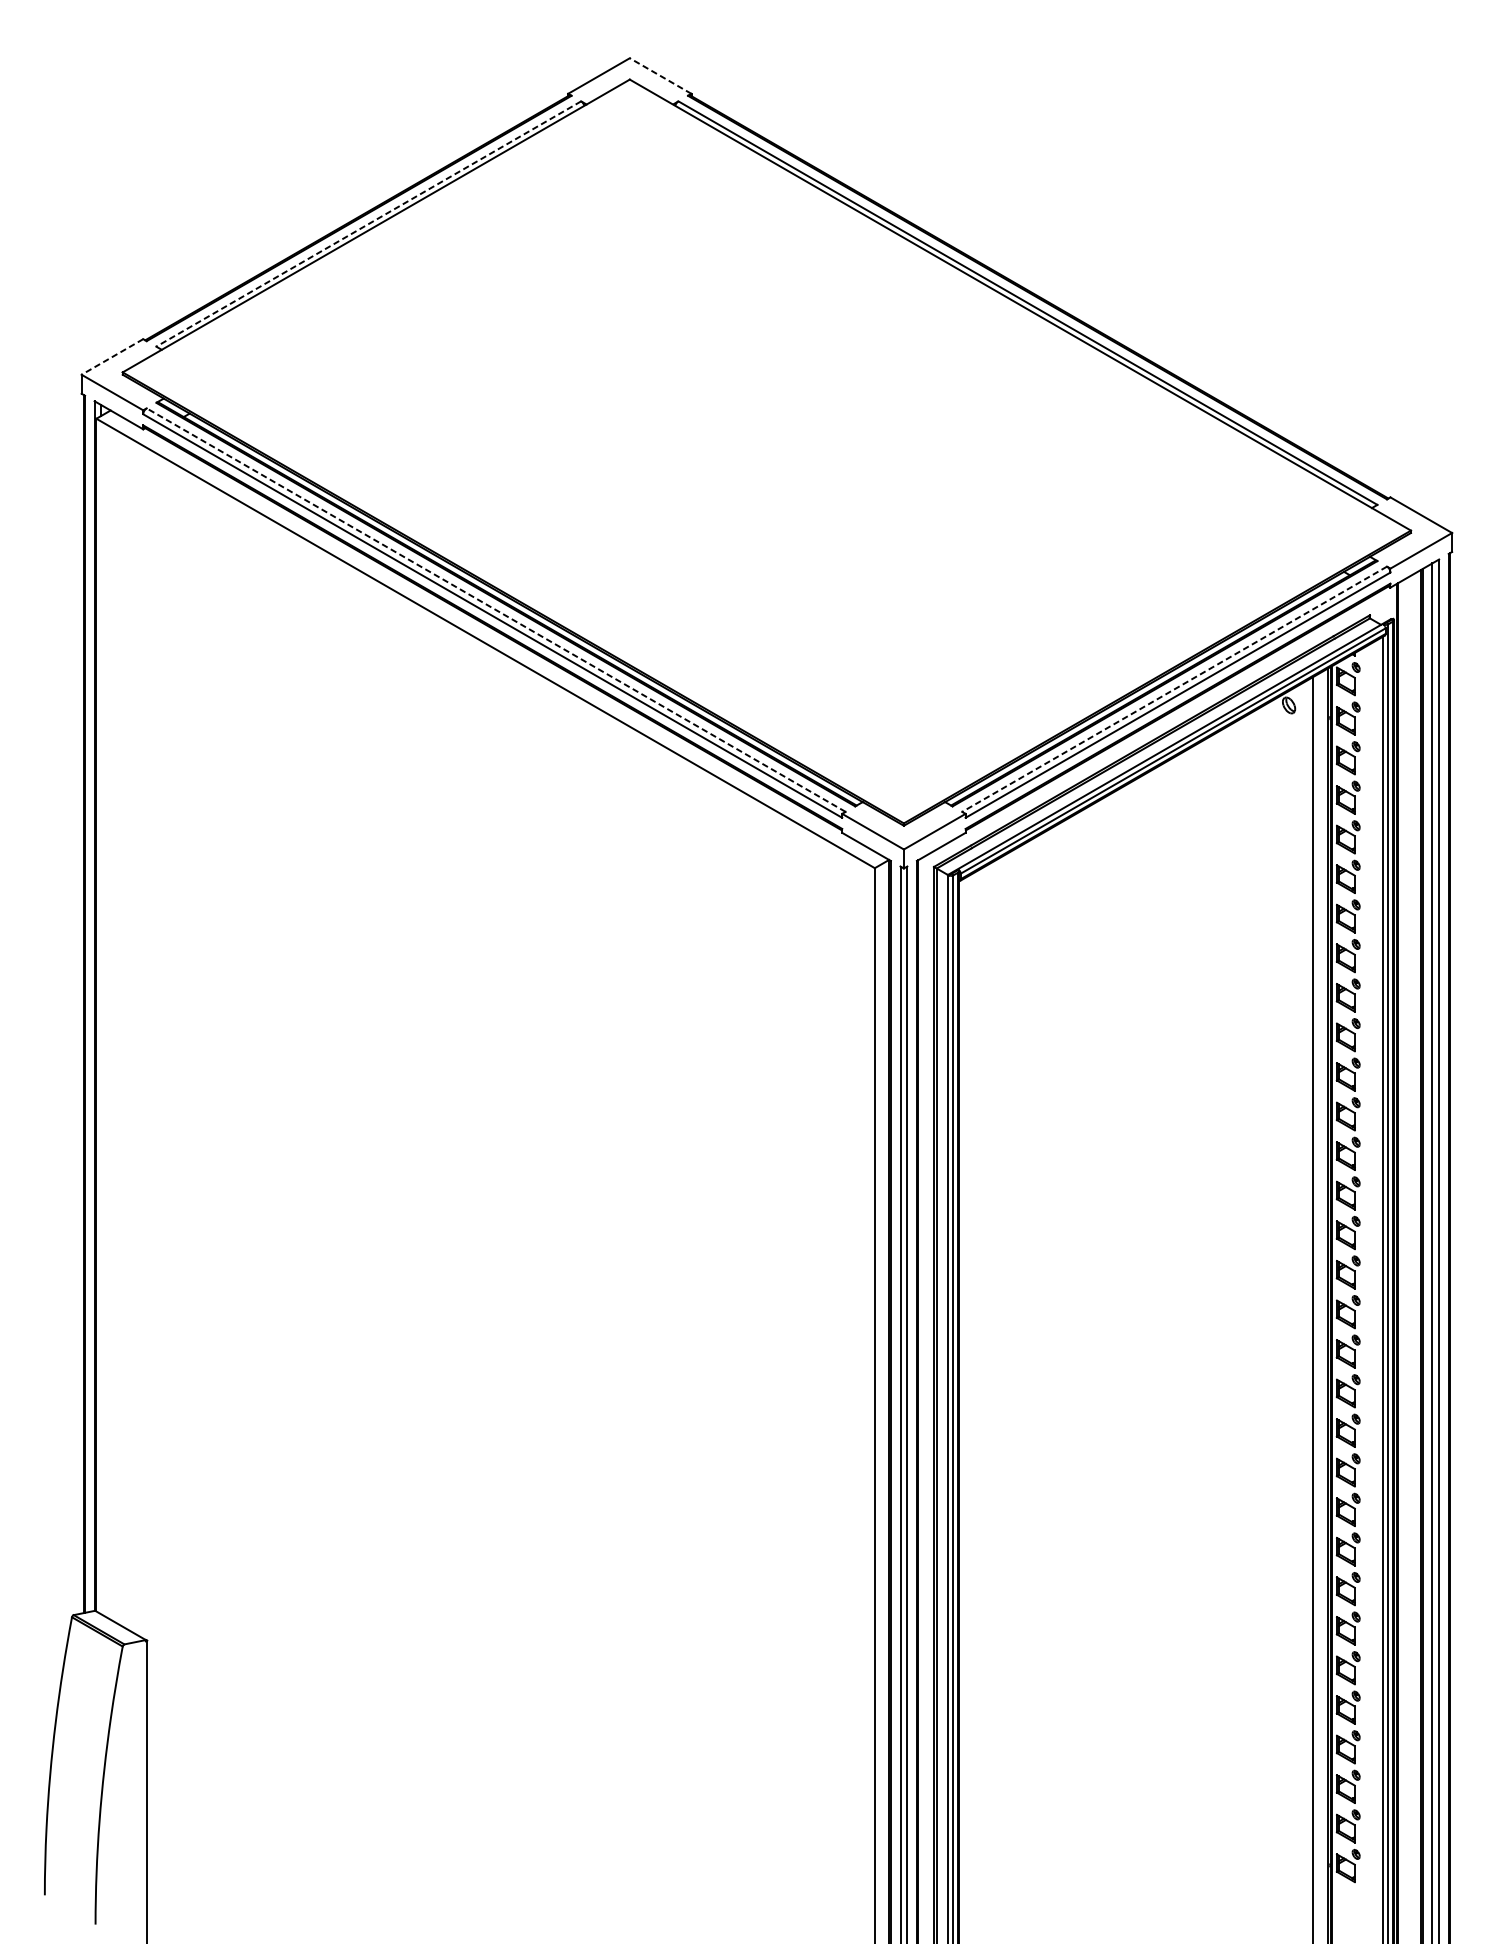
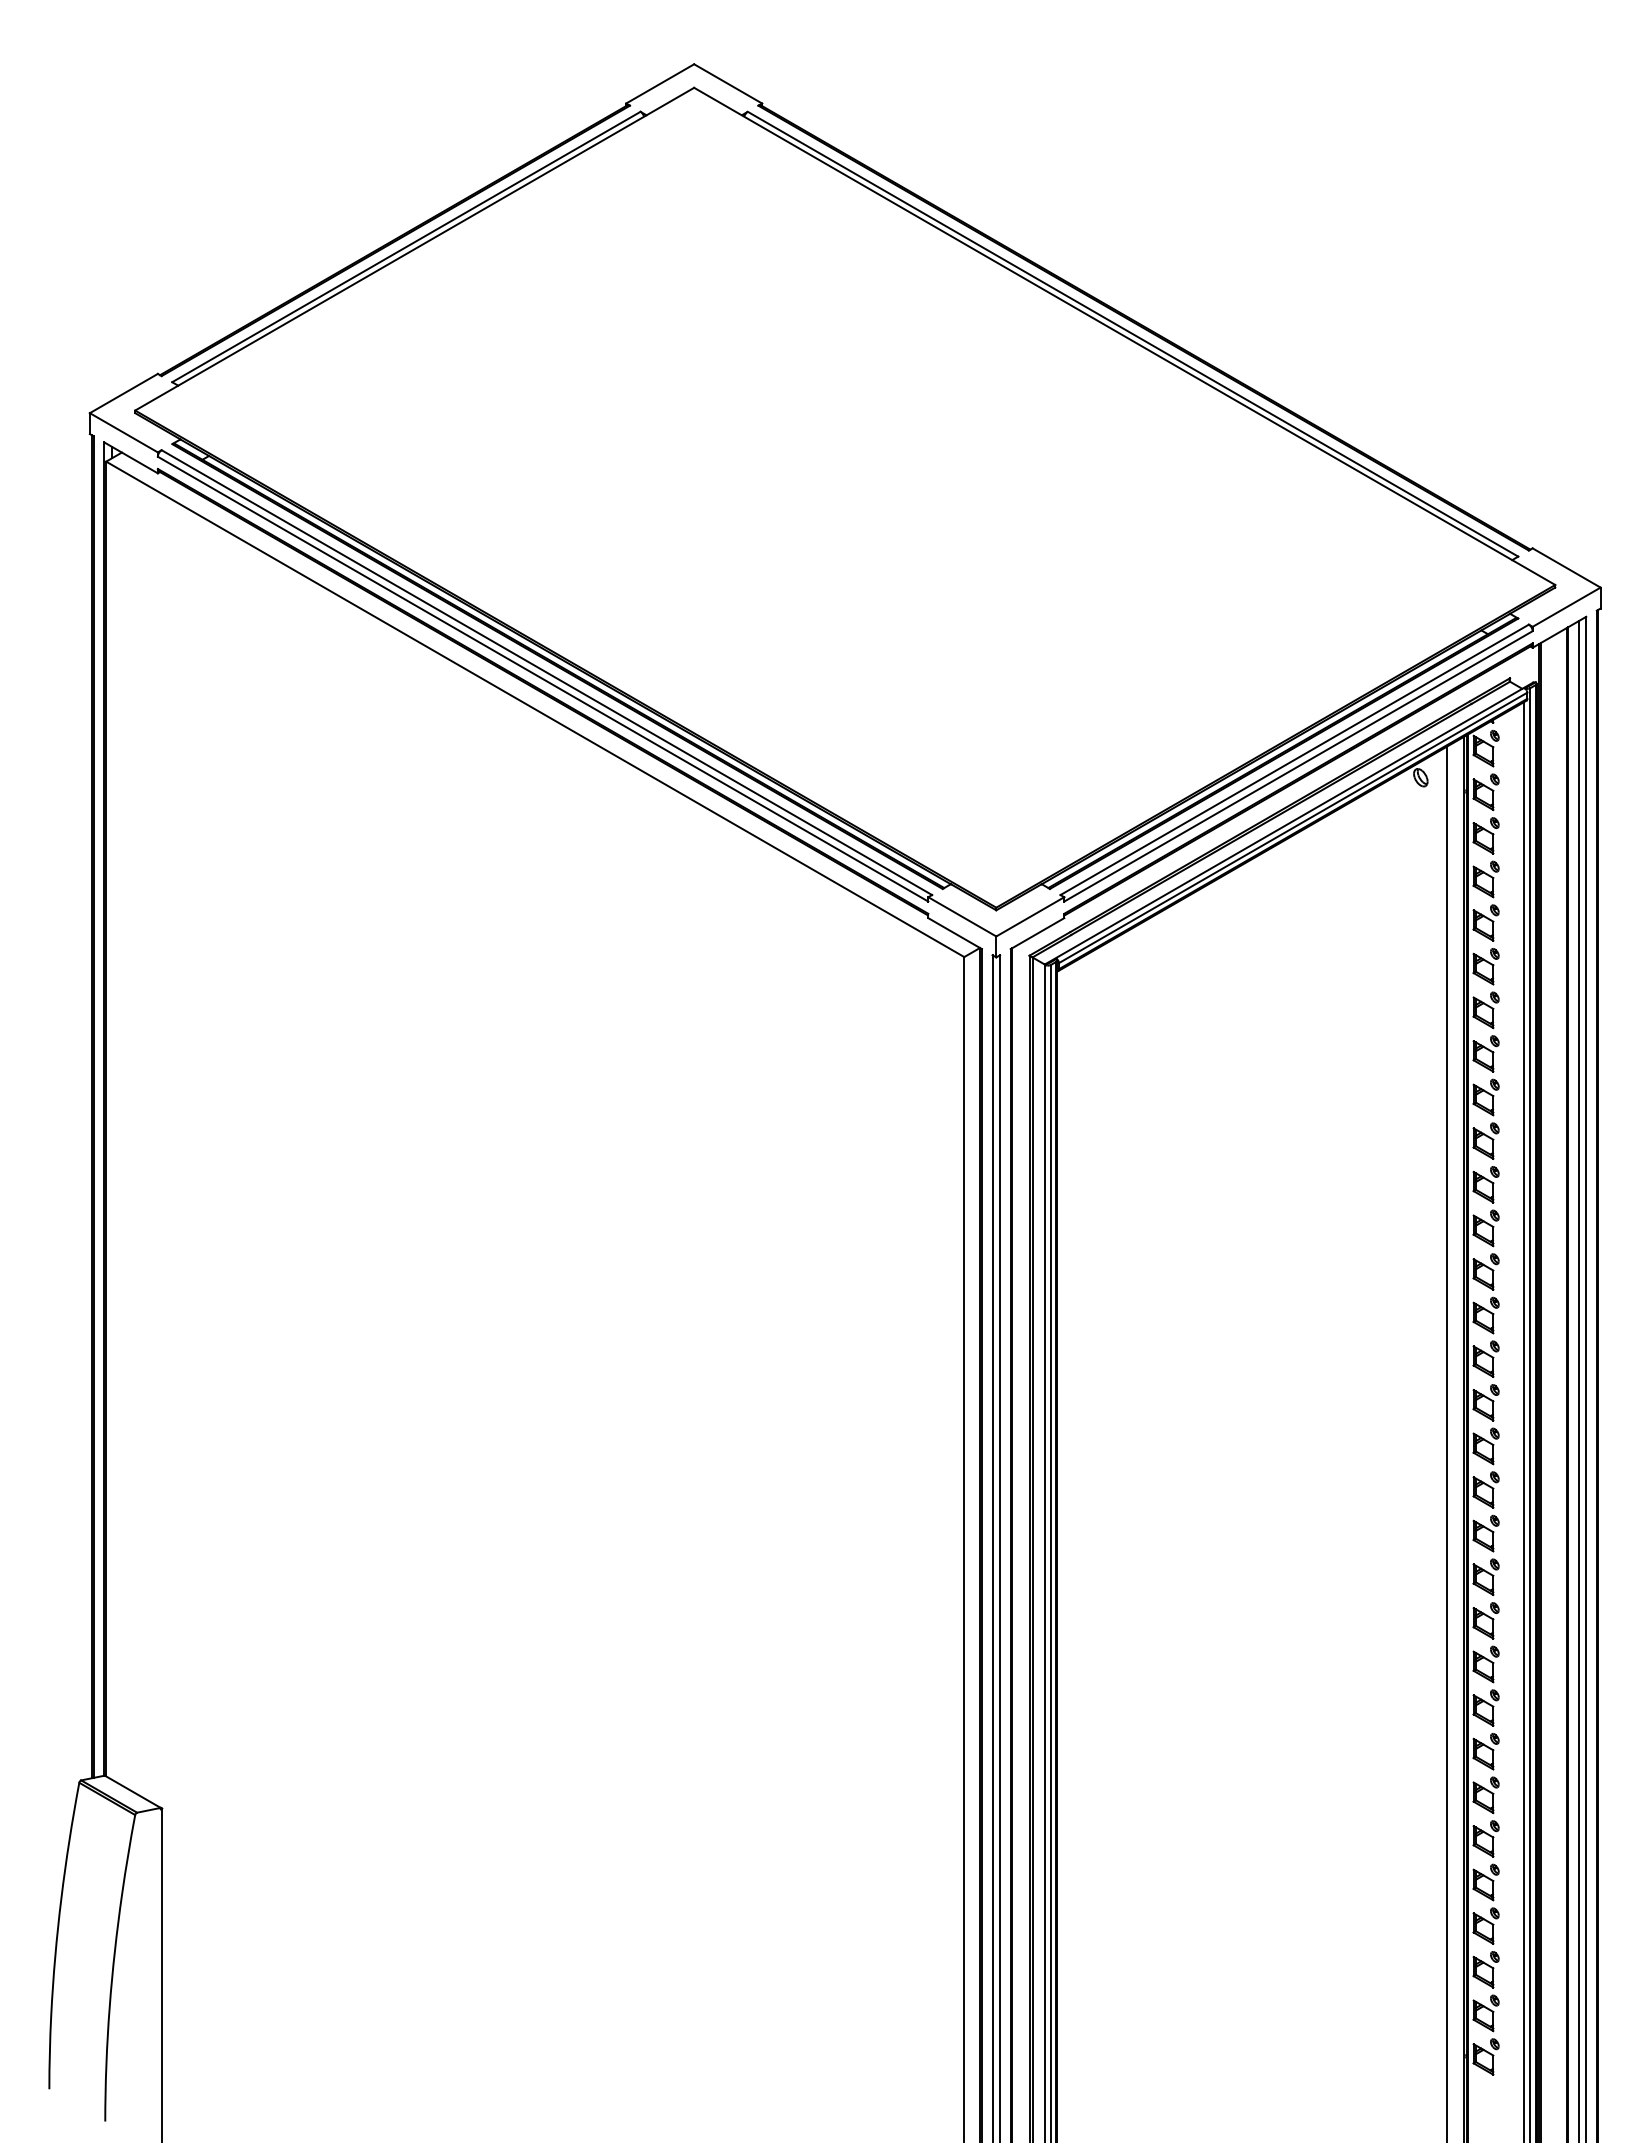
line: (660, 75) -> (727, 83), dashed -> solid
line: (367, 224) -> (405, 247), dashed -> solid
line: (112, 356) -> (123, 393), dashed -> solid
line: (495, 610) -> (546, 672), dashed -> solid
line: (1174, 689) -> (1294, 760), dashed -> solid

